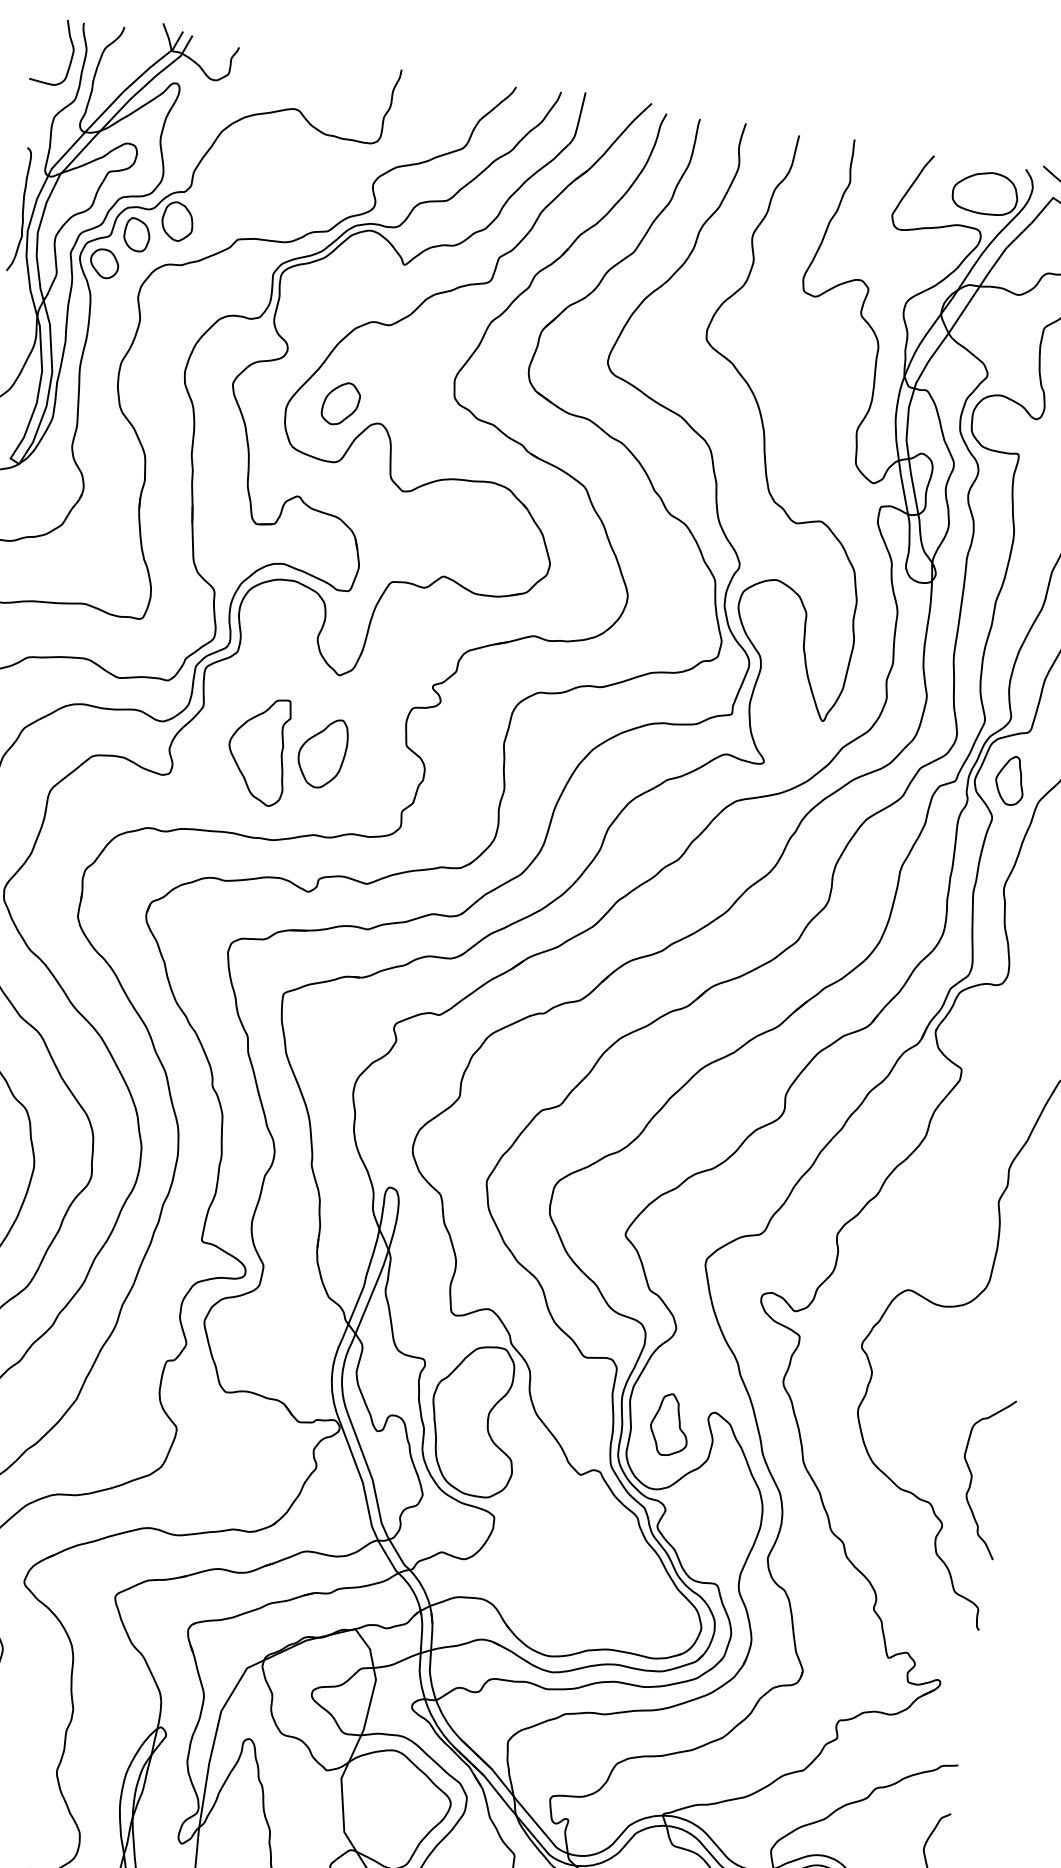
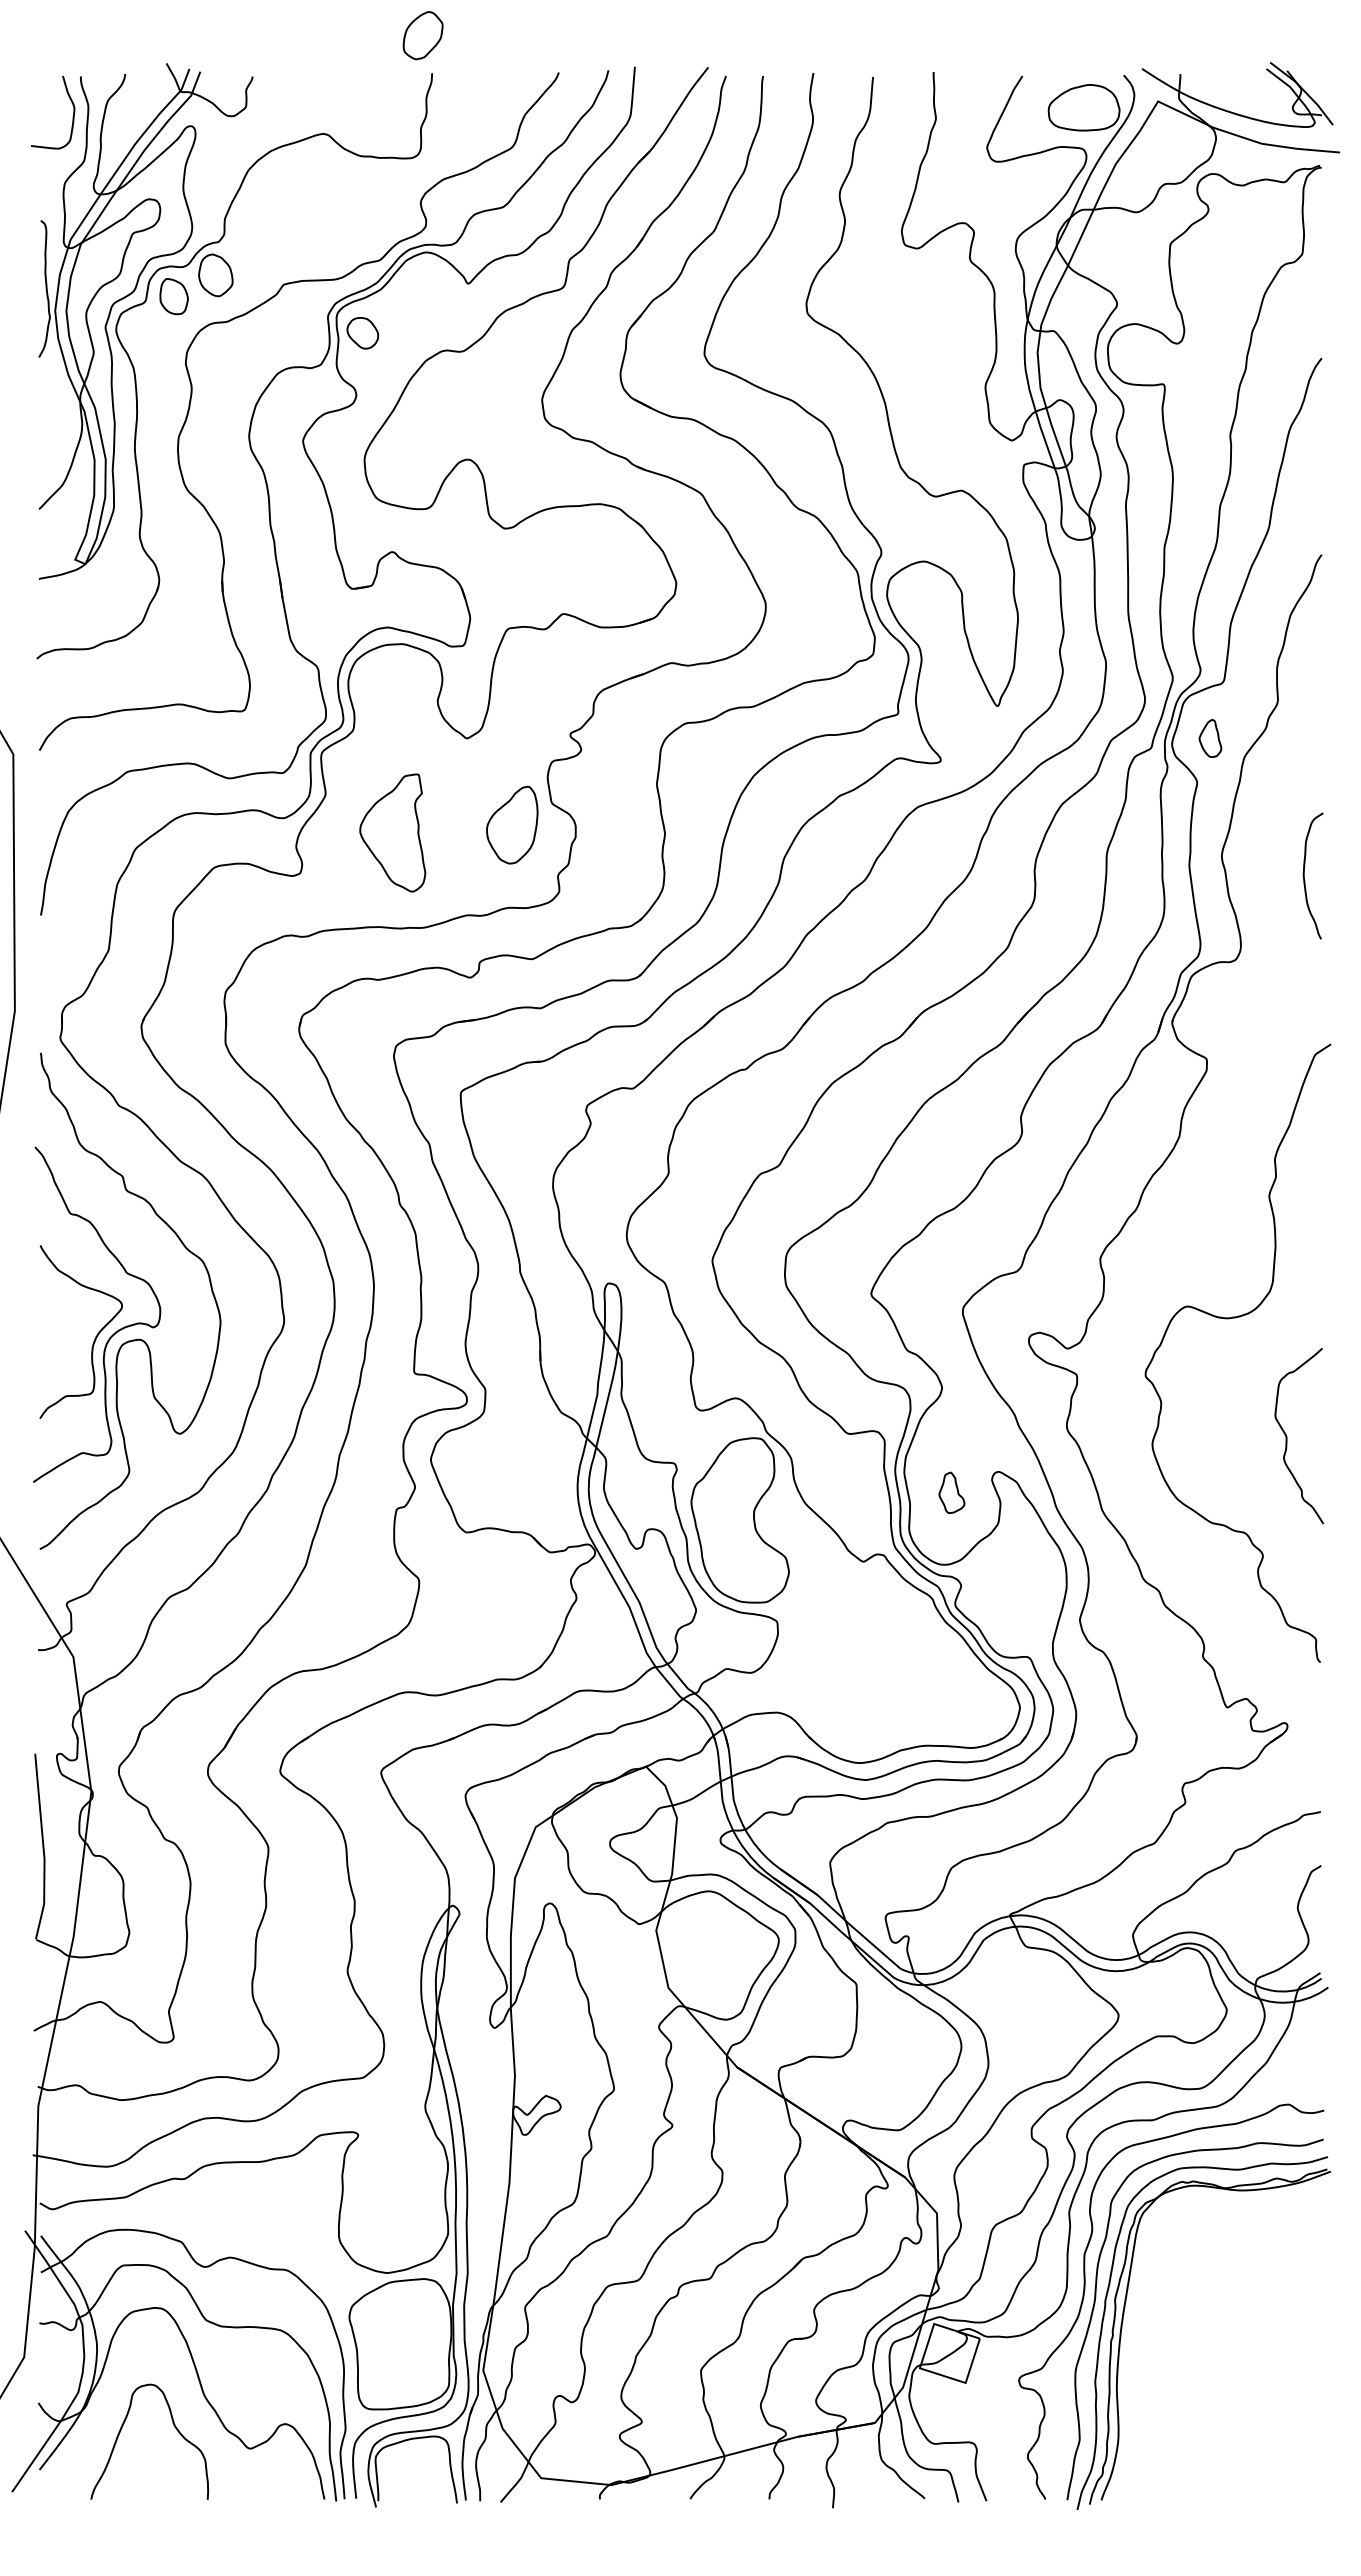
part: (104, 263) -> (362, 333), moved
part: (340, 403) -> (422, 35), moved
part: (322, 752) -> (512, 824), moved
part: (1010, 780) -> (1210, 738), size x0.7
part: (669, 1424) -> (951, 1492), size x0.6
curve: (972, 1475) -> (1287, 1436), moved

